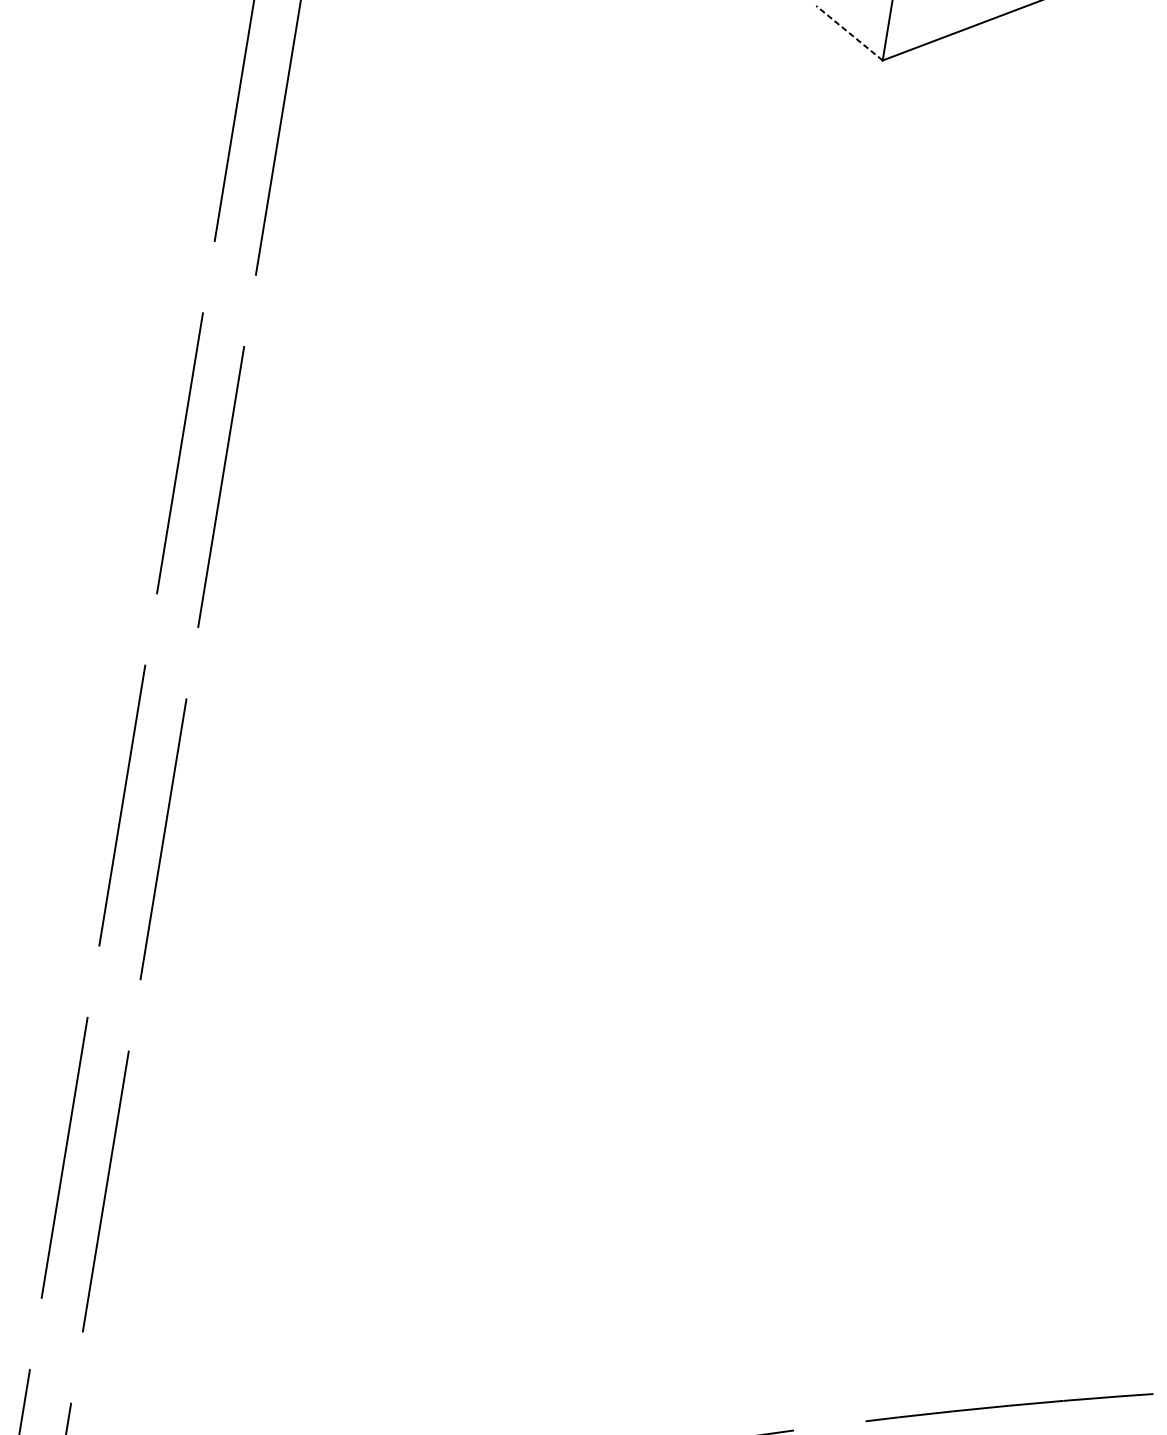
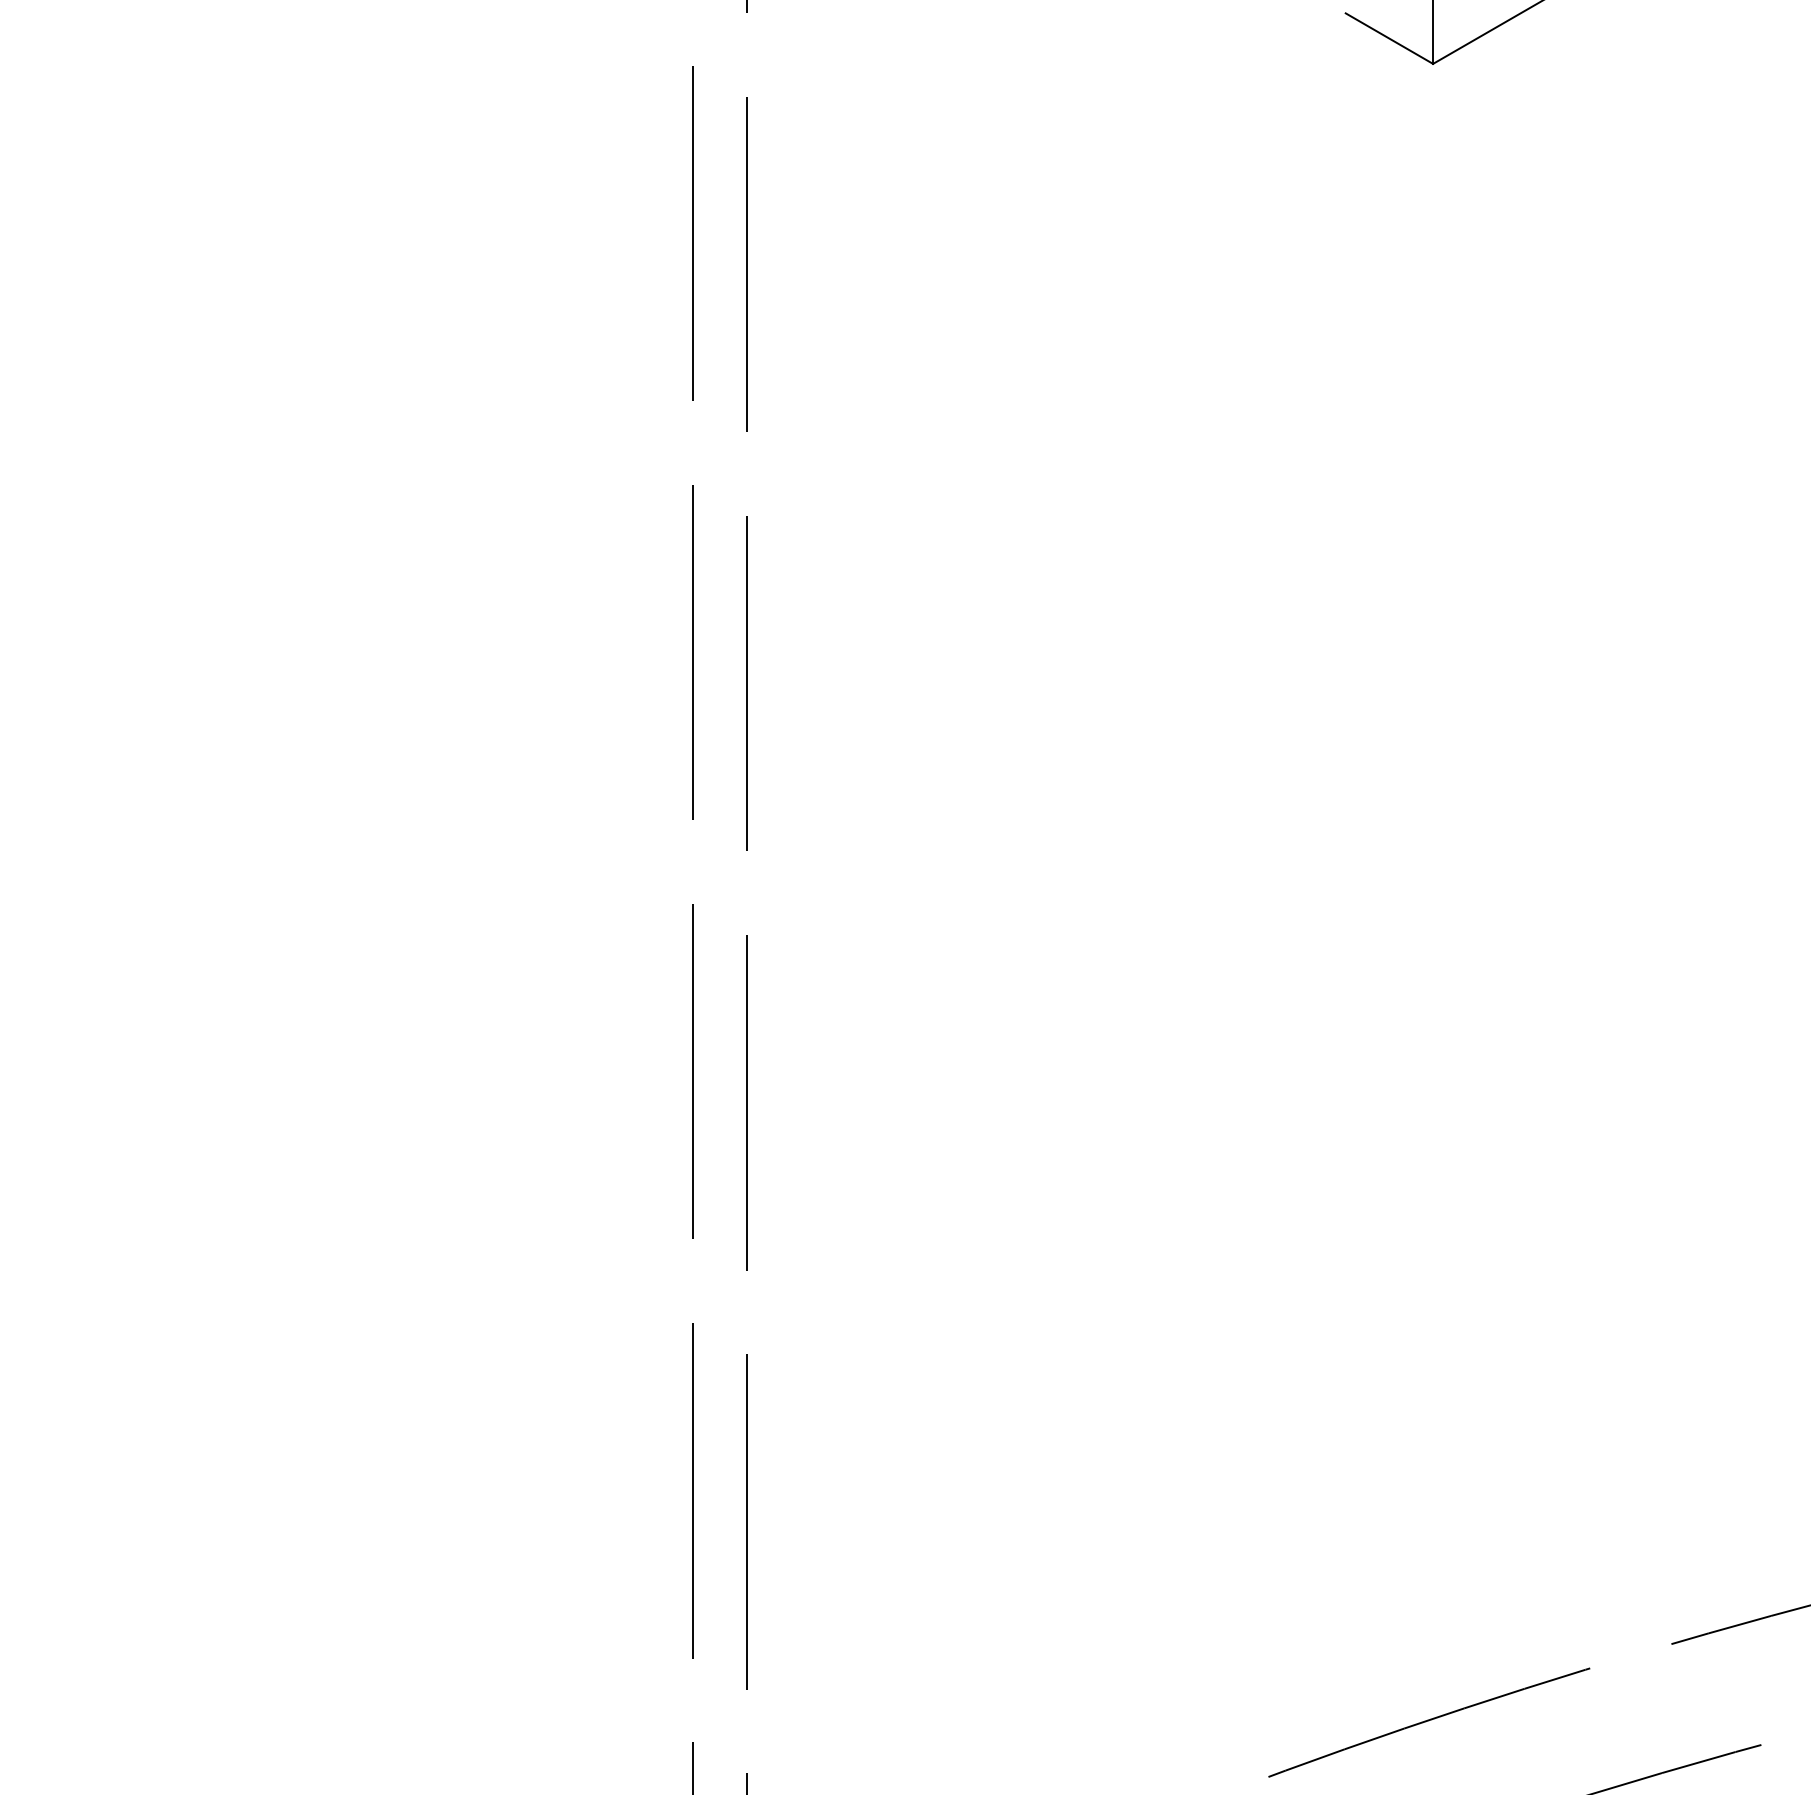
line: (848, 32) -> (1388, 38), dashed -> solid

